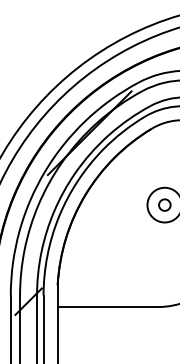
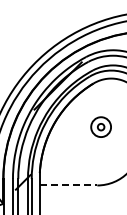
line: (107, 307) -> (68, 185), solid -> dashed

